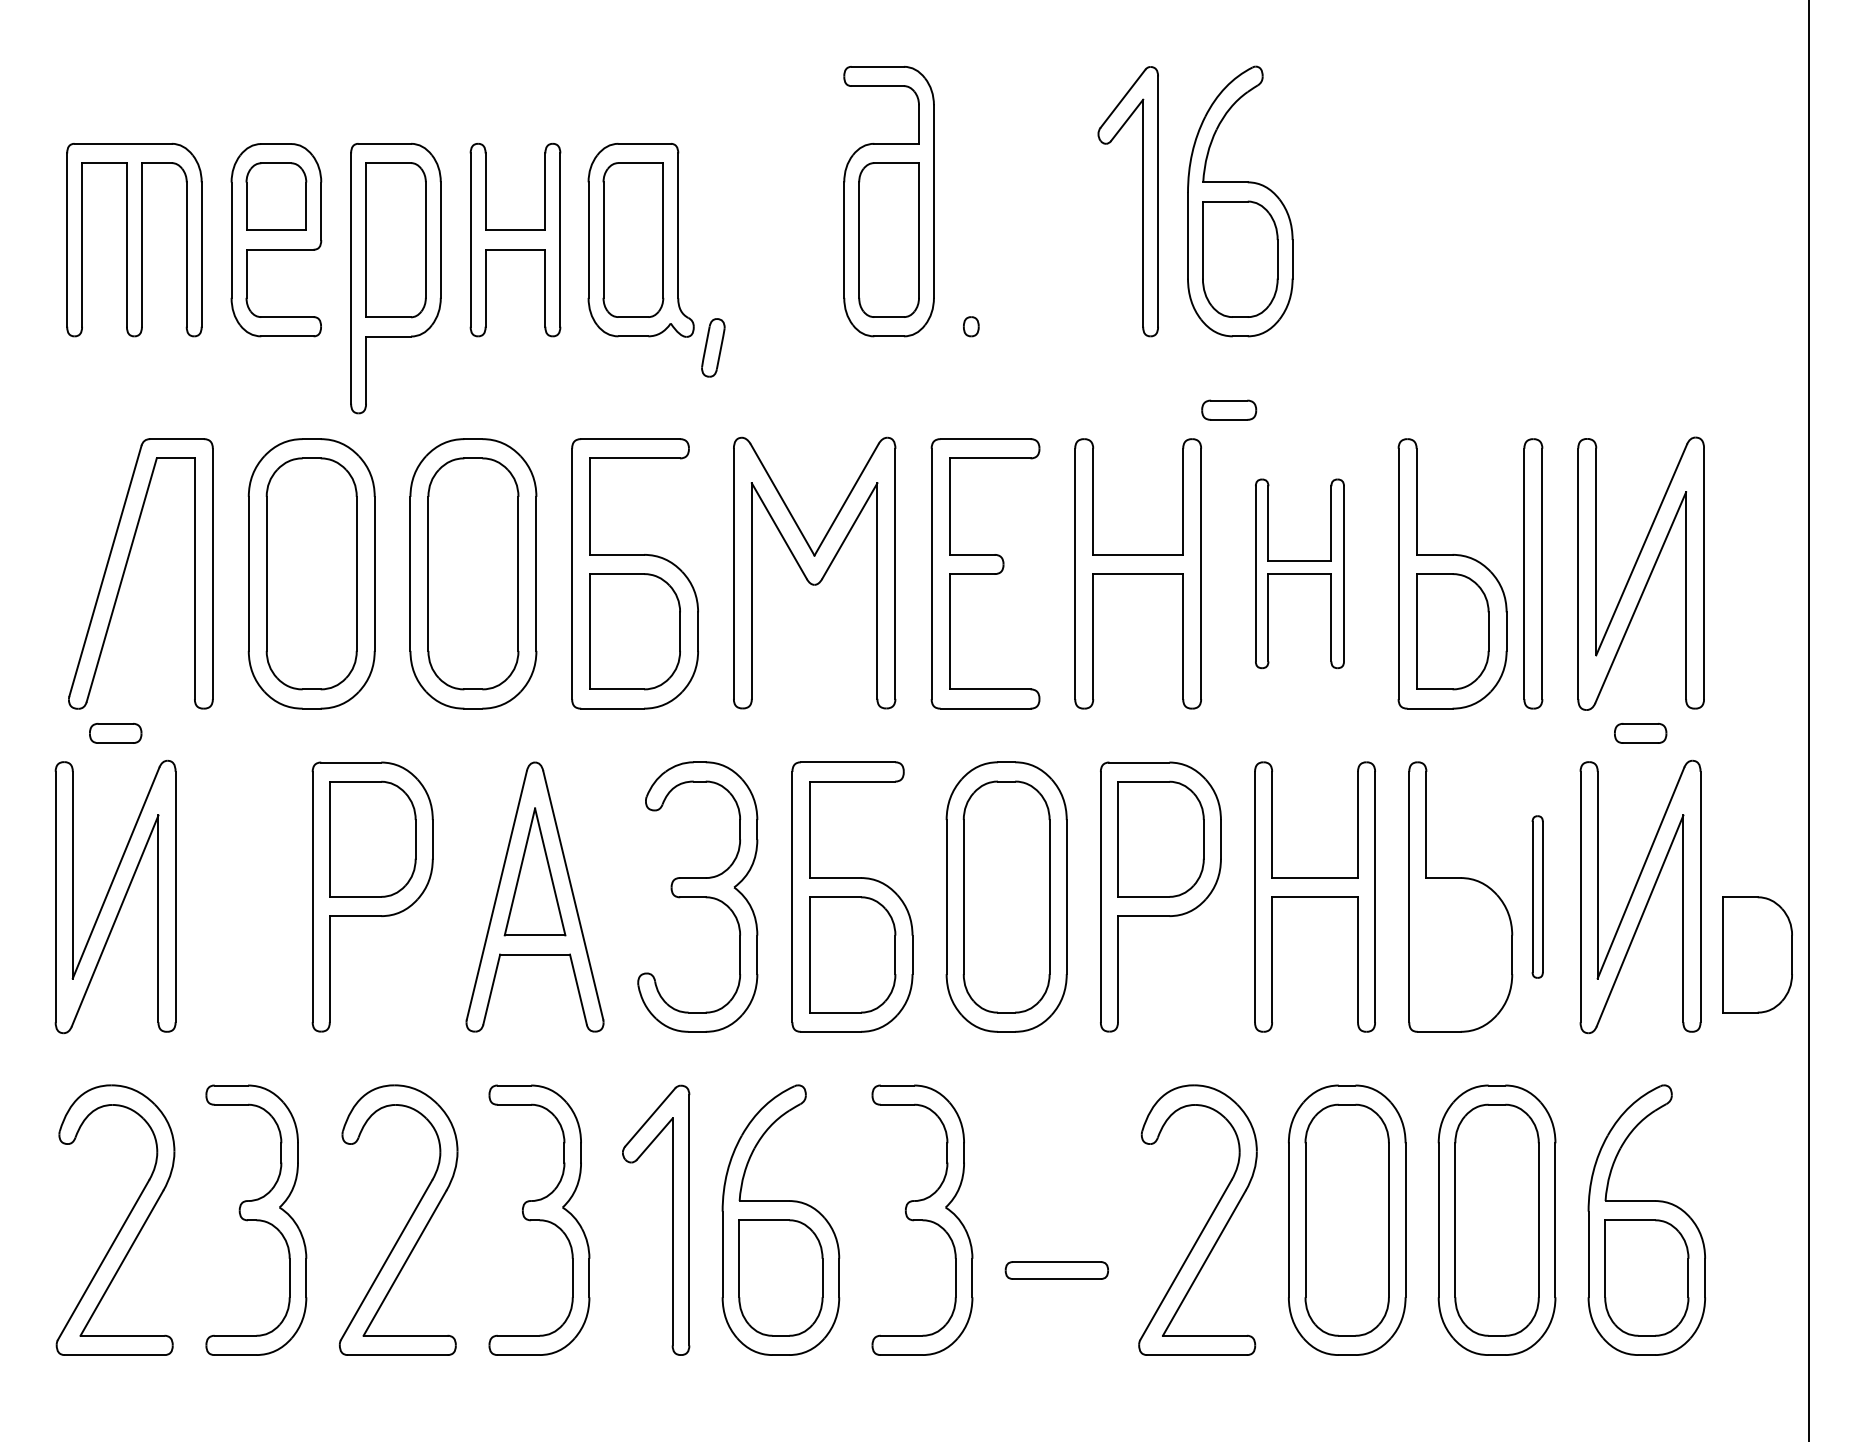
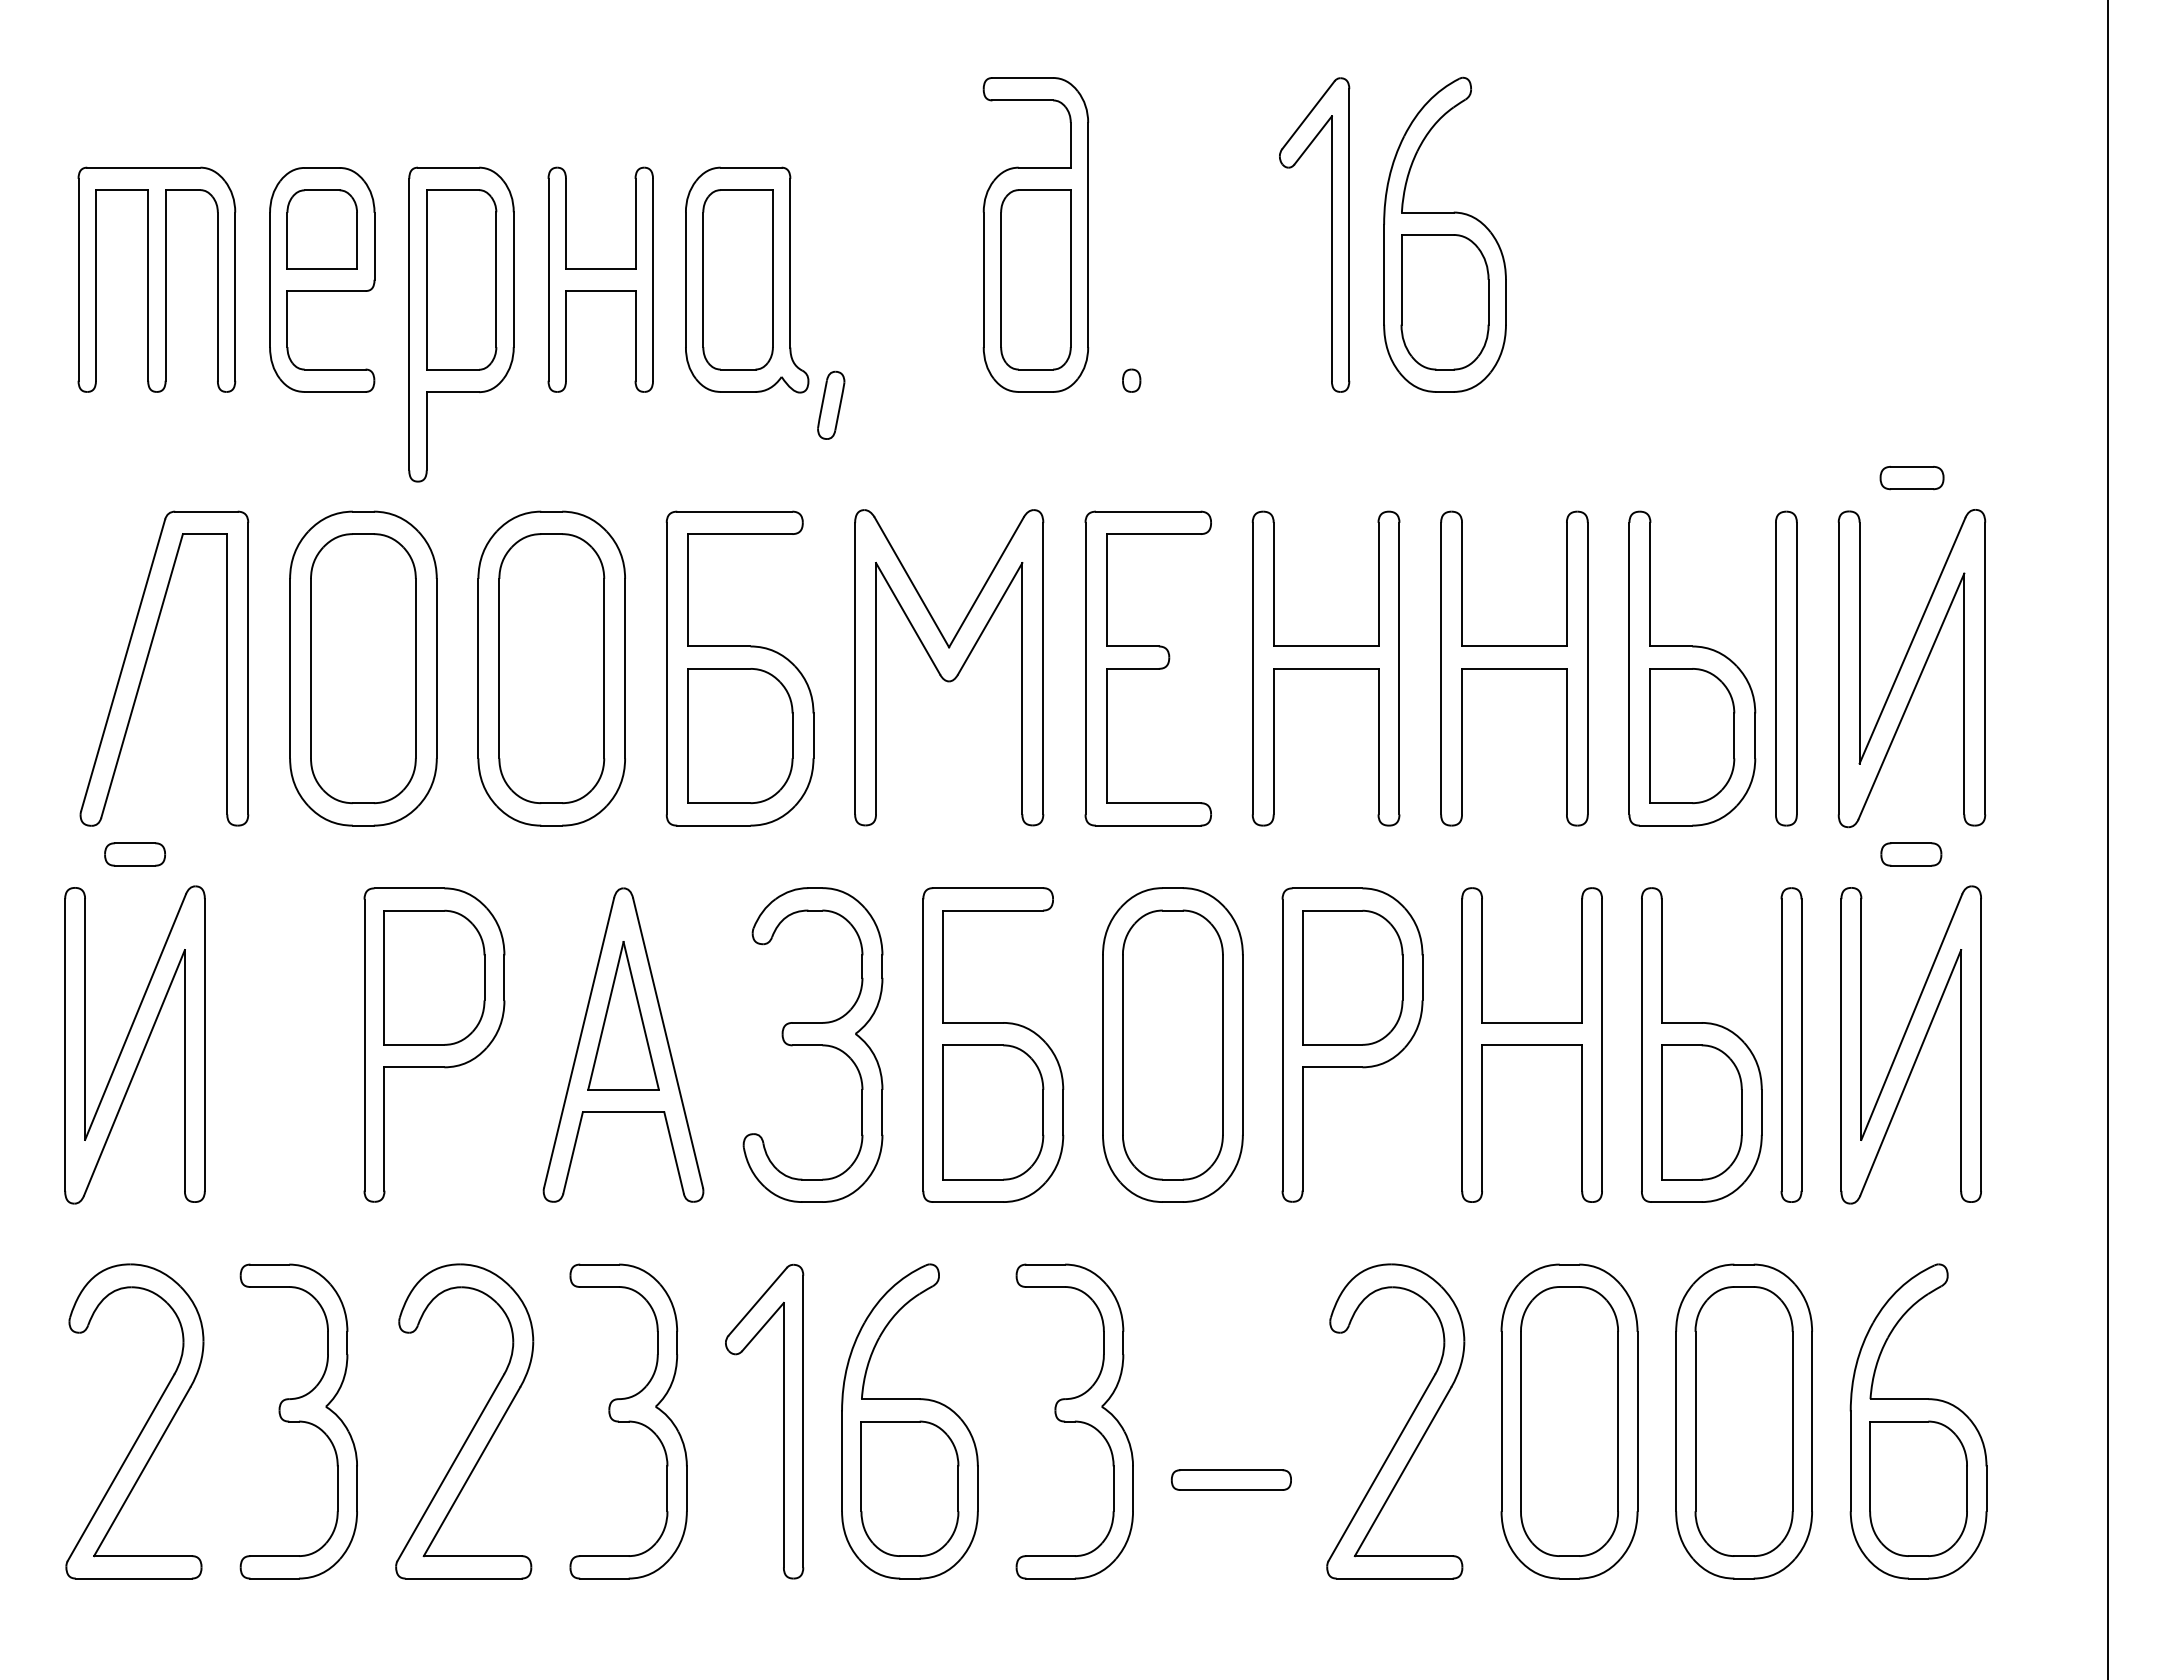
part: (1228, 410) -> (1911, 478), moved
part: (1299, 573) -> (1514, 668), size x1.43
part: (1537, 896) -> (1791, 1044), size x1.67
part: (1757, 954) -> (1701, 1112), moved

